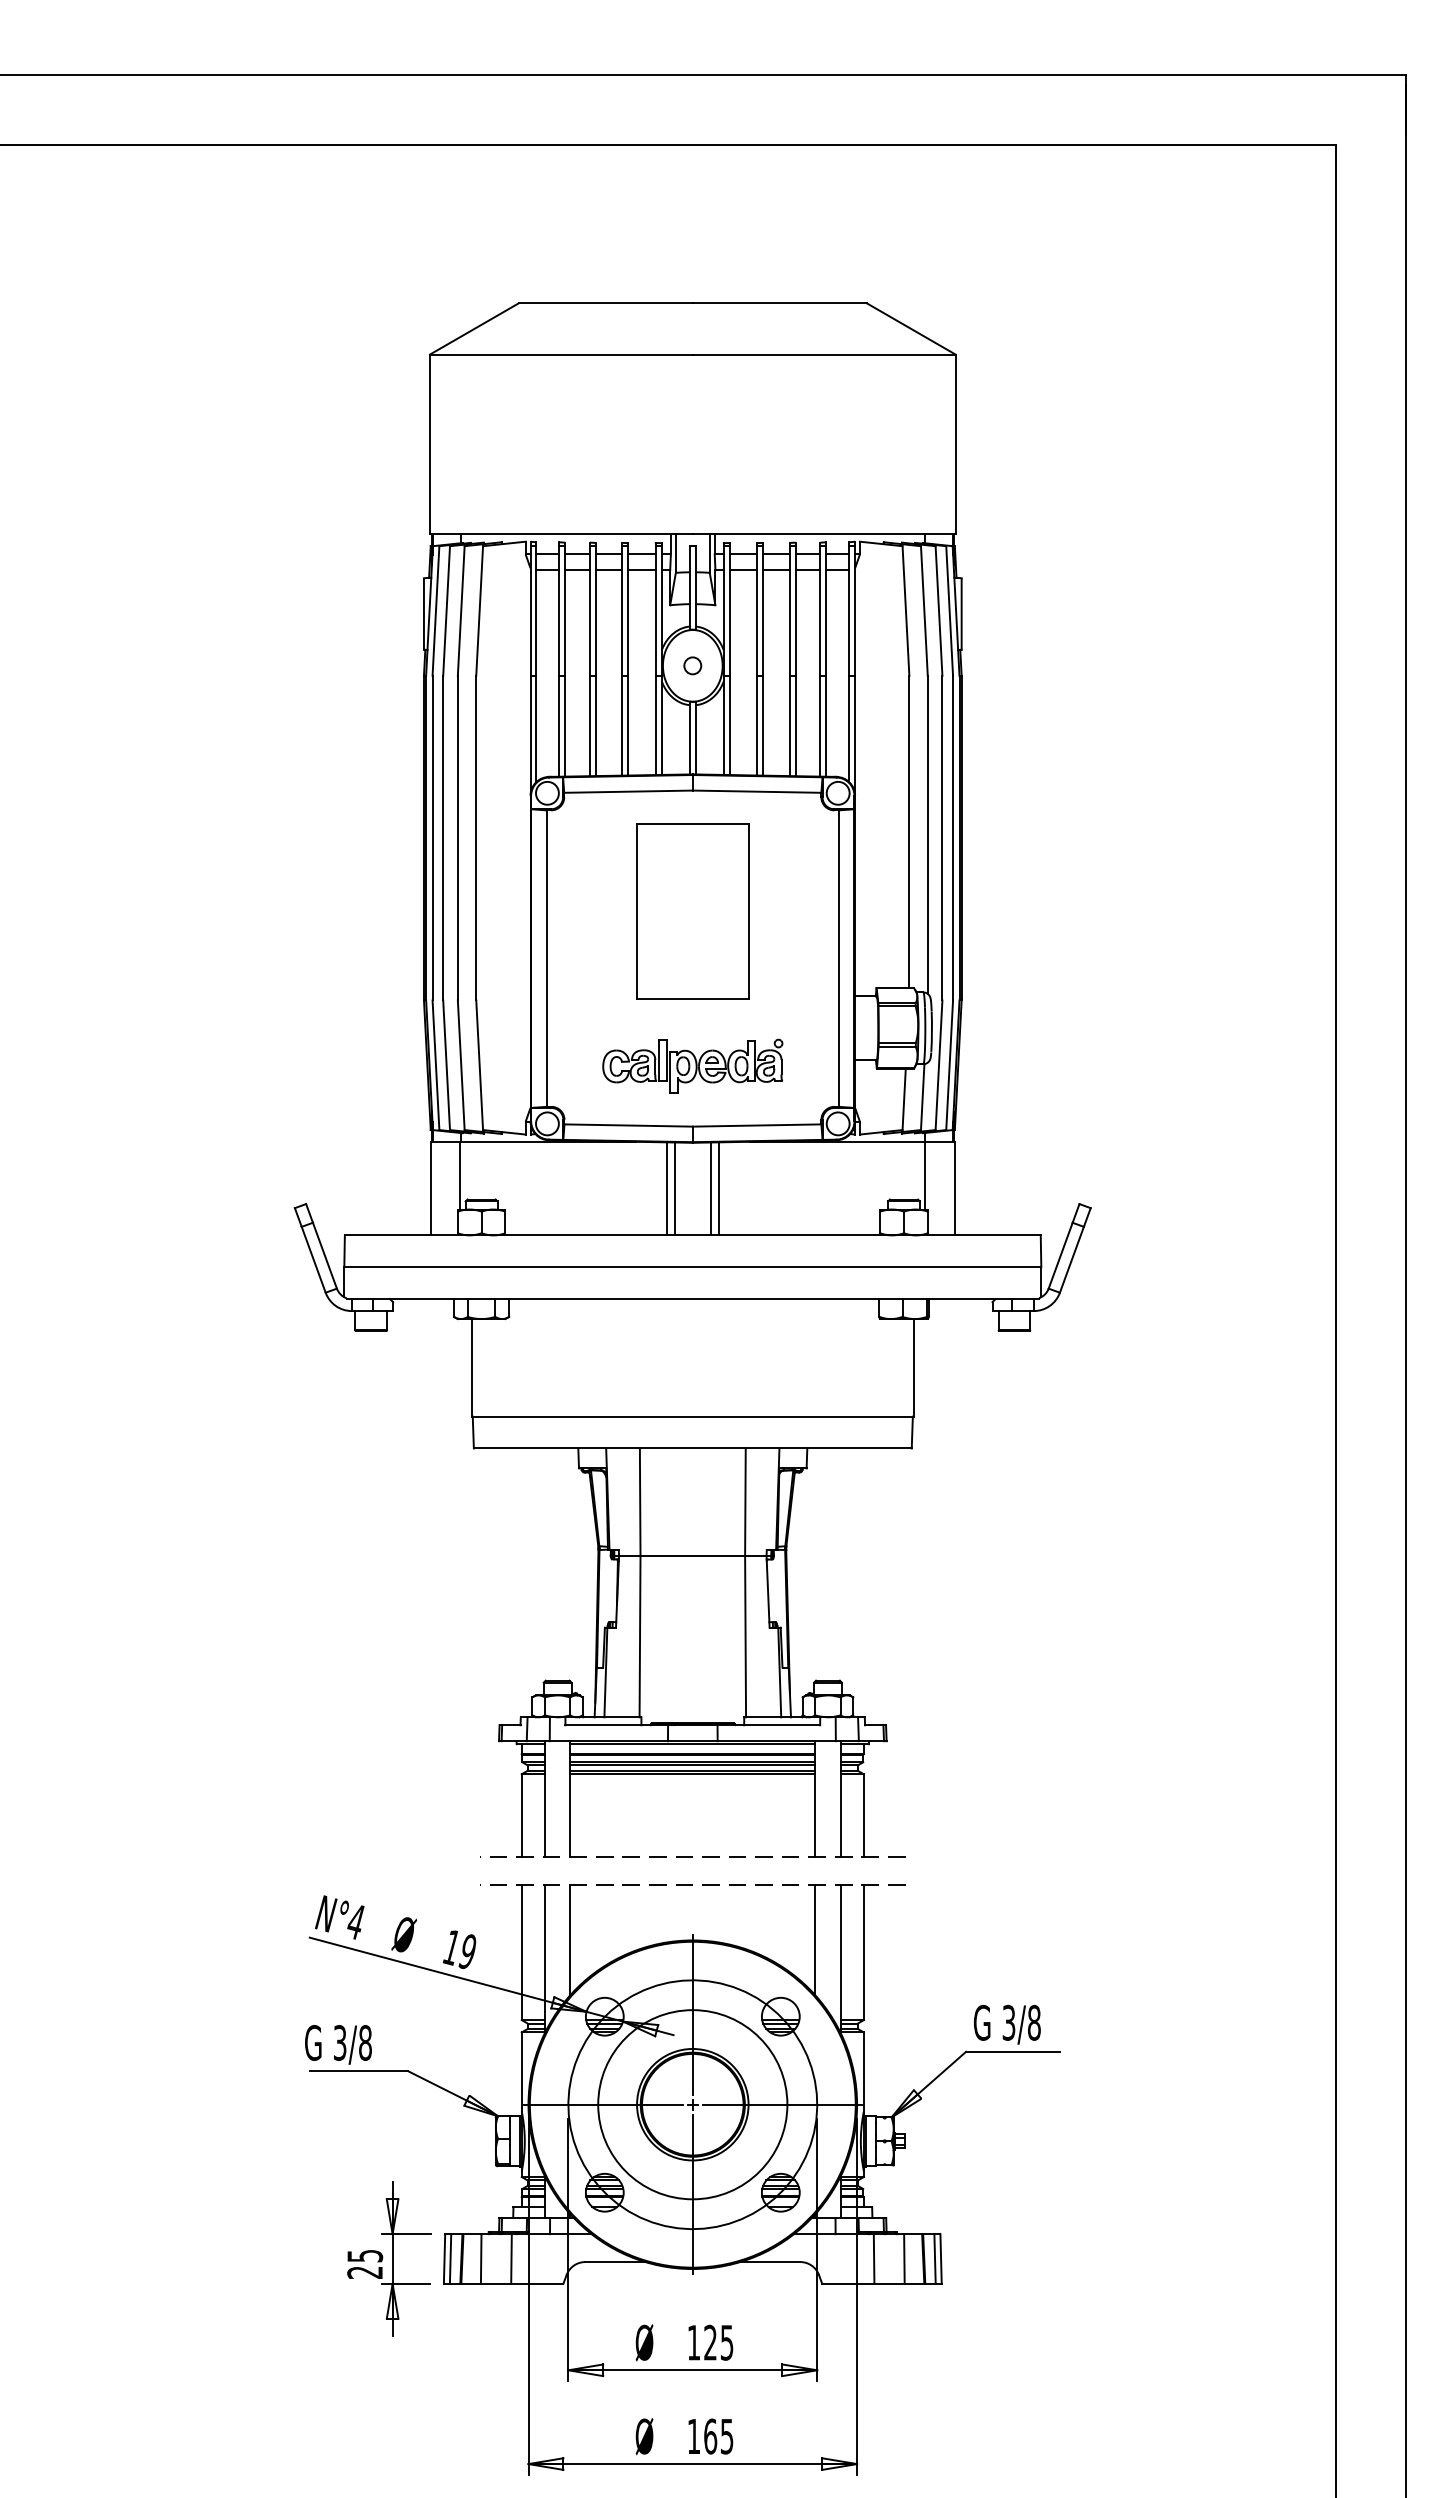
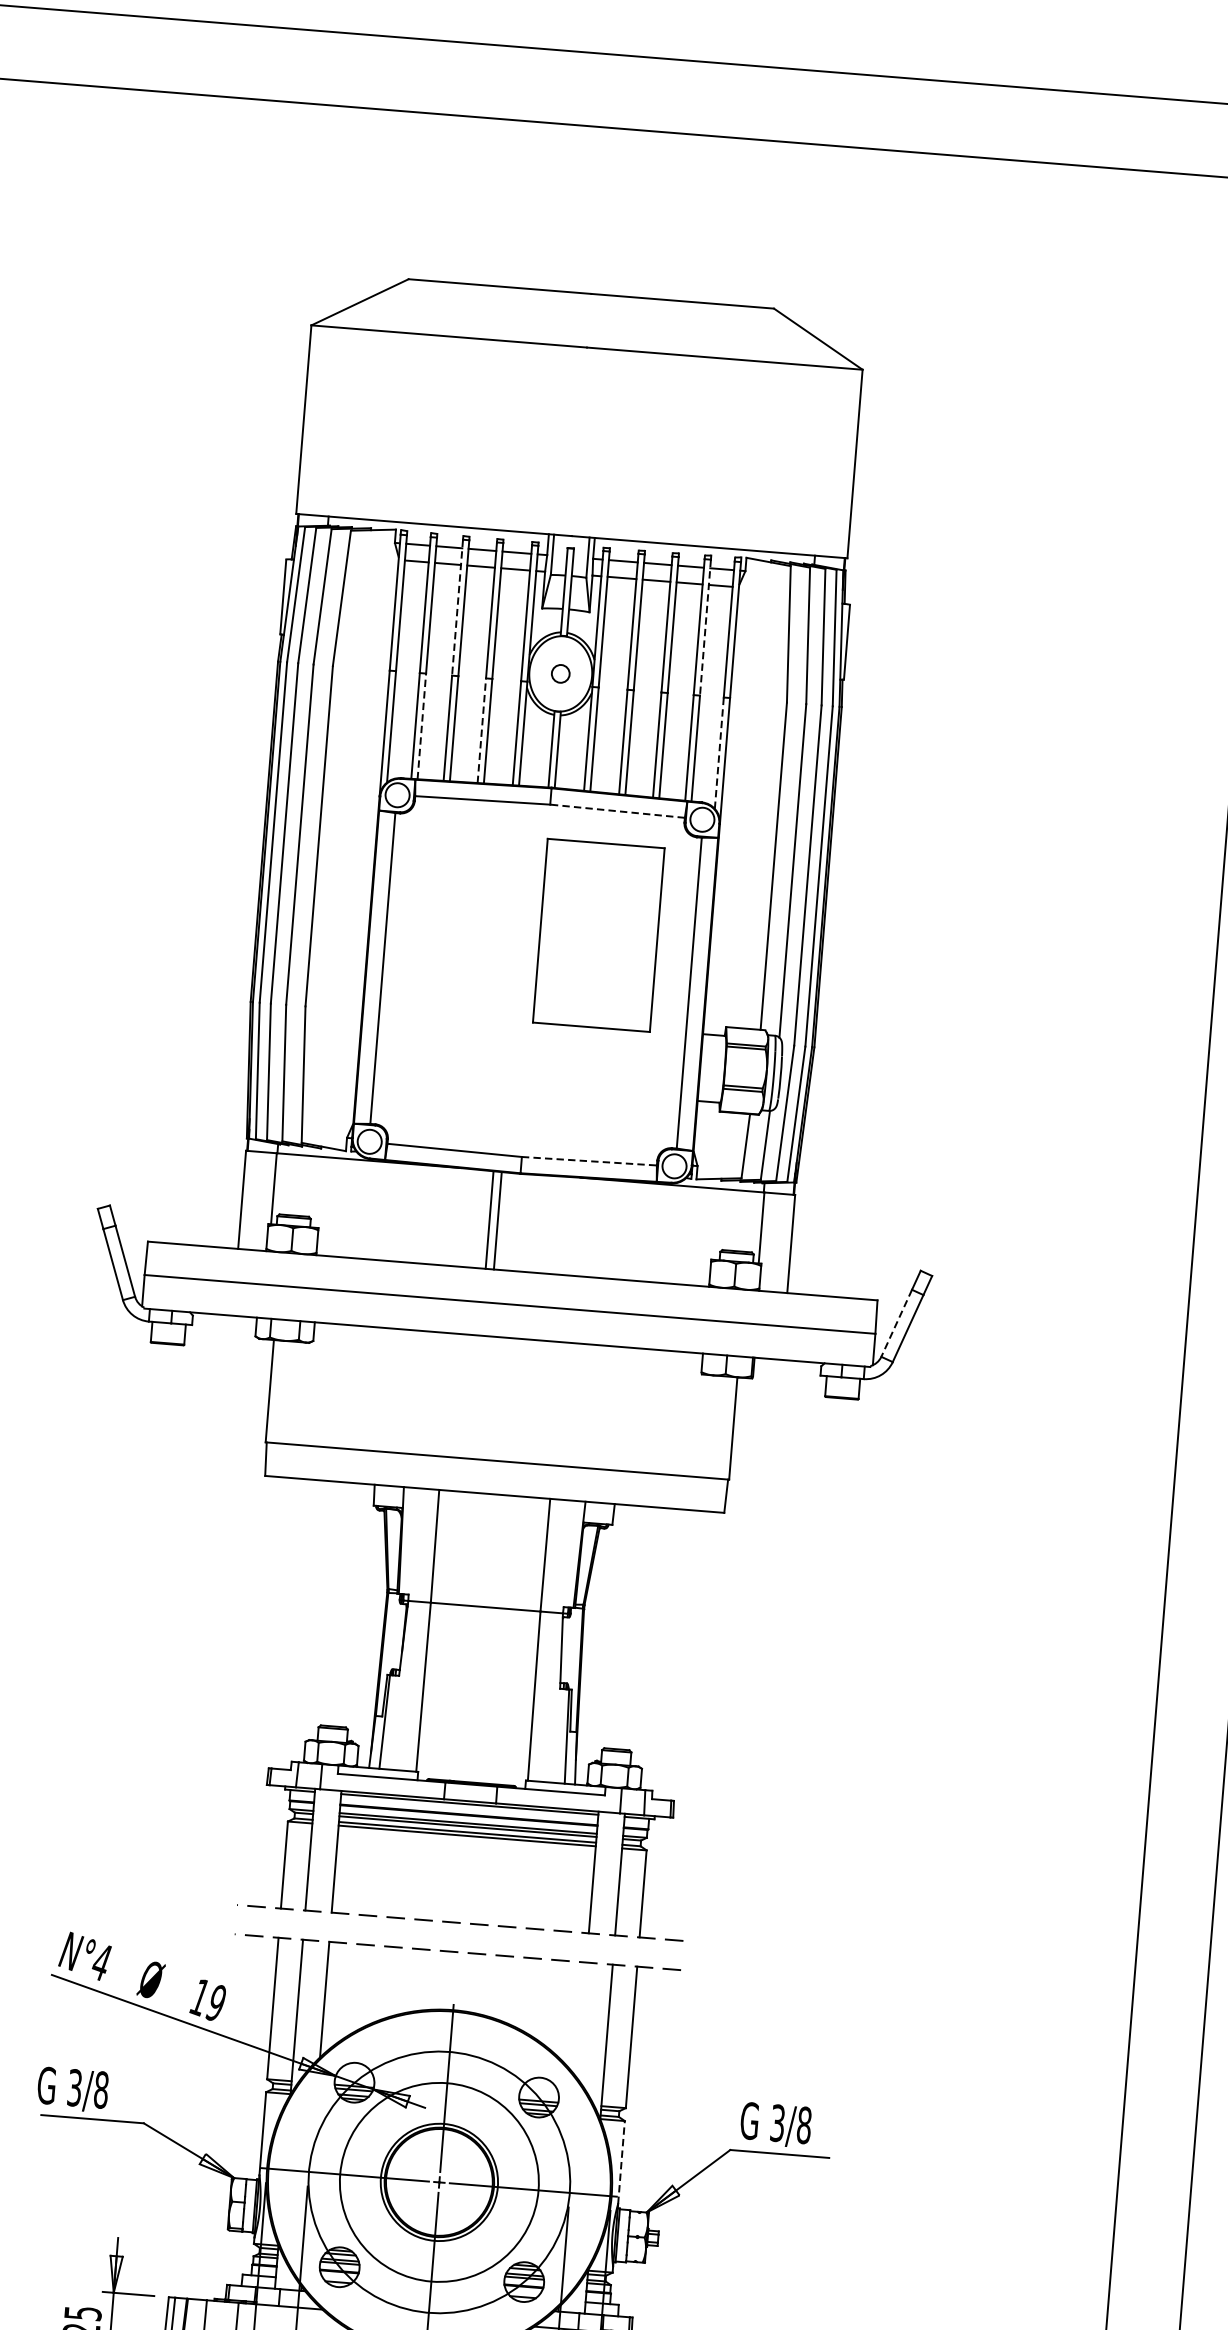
line: (589, 611) -> (457, 608), solid -> dashed
line: (826, 611) -> (705, 628), solid -> dashed
line: (565, 725) -> (422, 725), solid -> dashed
line: (622, 725) -> (482, 730), solid -> dashed
line: (849, 728) -> (719, 752), solid -> dashed
line: (756, 791) -> (616, 810), solid -> dashed
part: (692, 911) -> (598, 935), moved
part: (692, 1065) -> (526, 1092), removed
line: (757, 1125) -> (589, 1161), solid -> dashed
line: (710, 1188) -> (535, 1223), removed
line: (718, 1188) -> (543, 1223), removed
line: (1060, 1256) -> (896, 1324), solid -> dashed
line: (815, 1940) -> (581, 2020), removed
line: (863, 2071) -> (621, 2161), solid -> dashed

